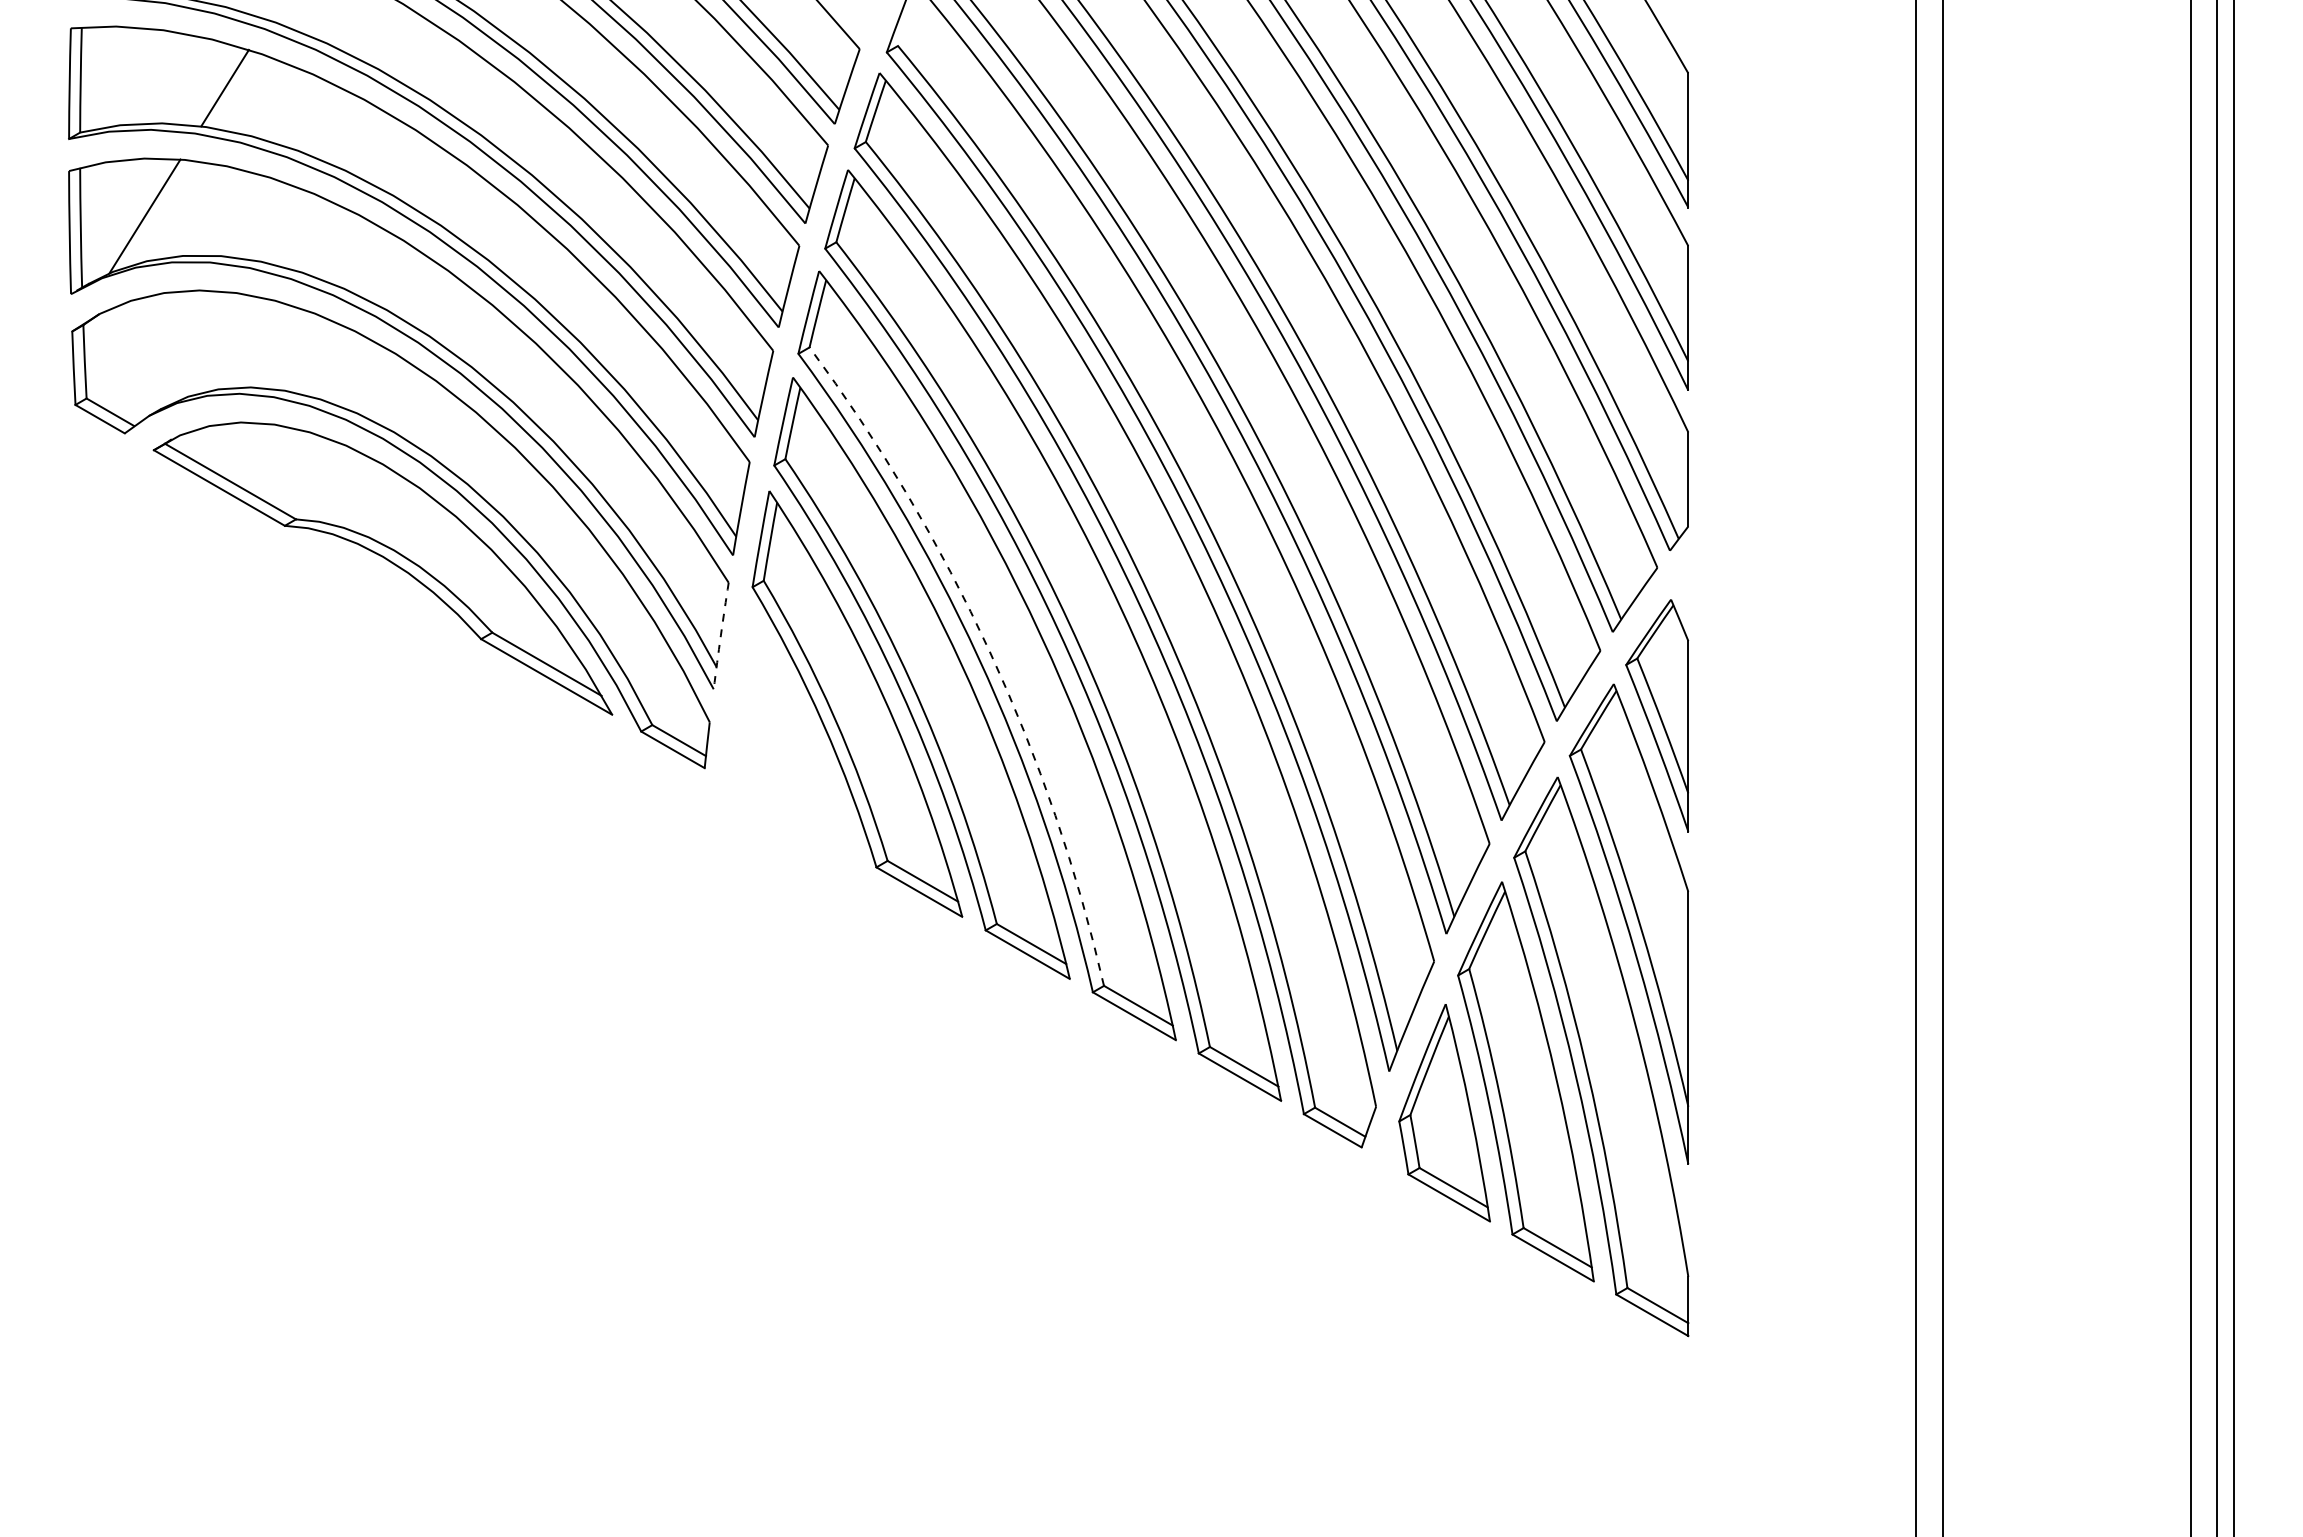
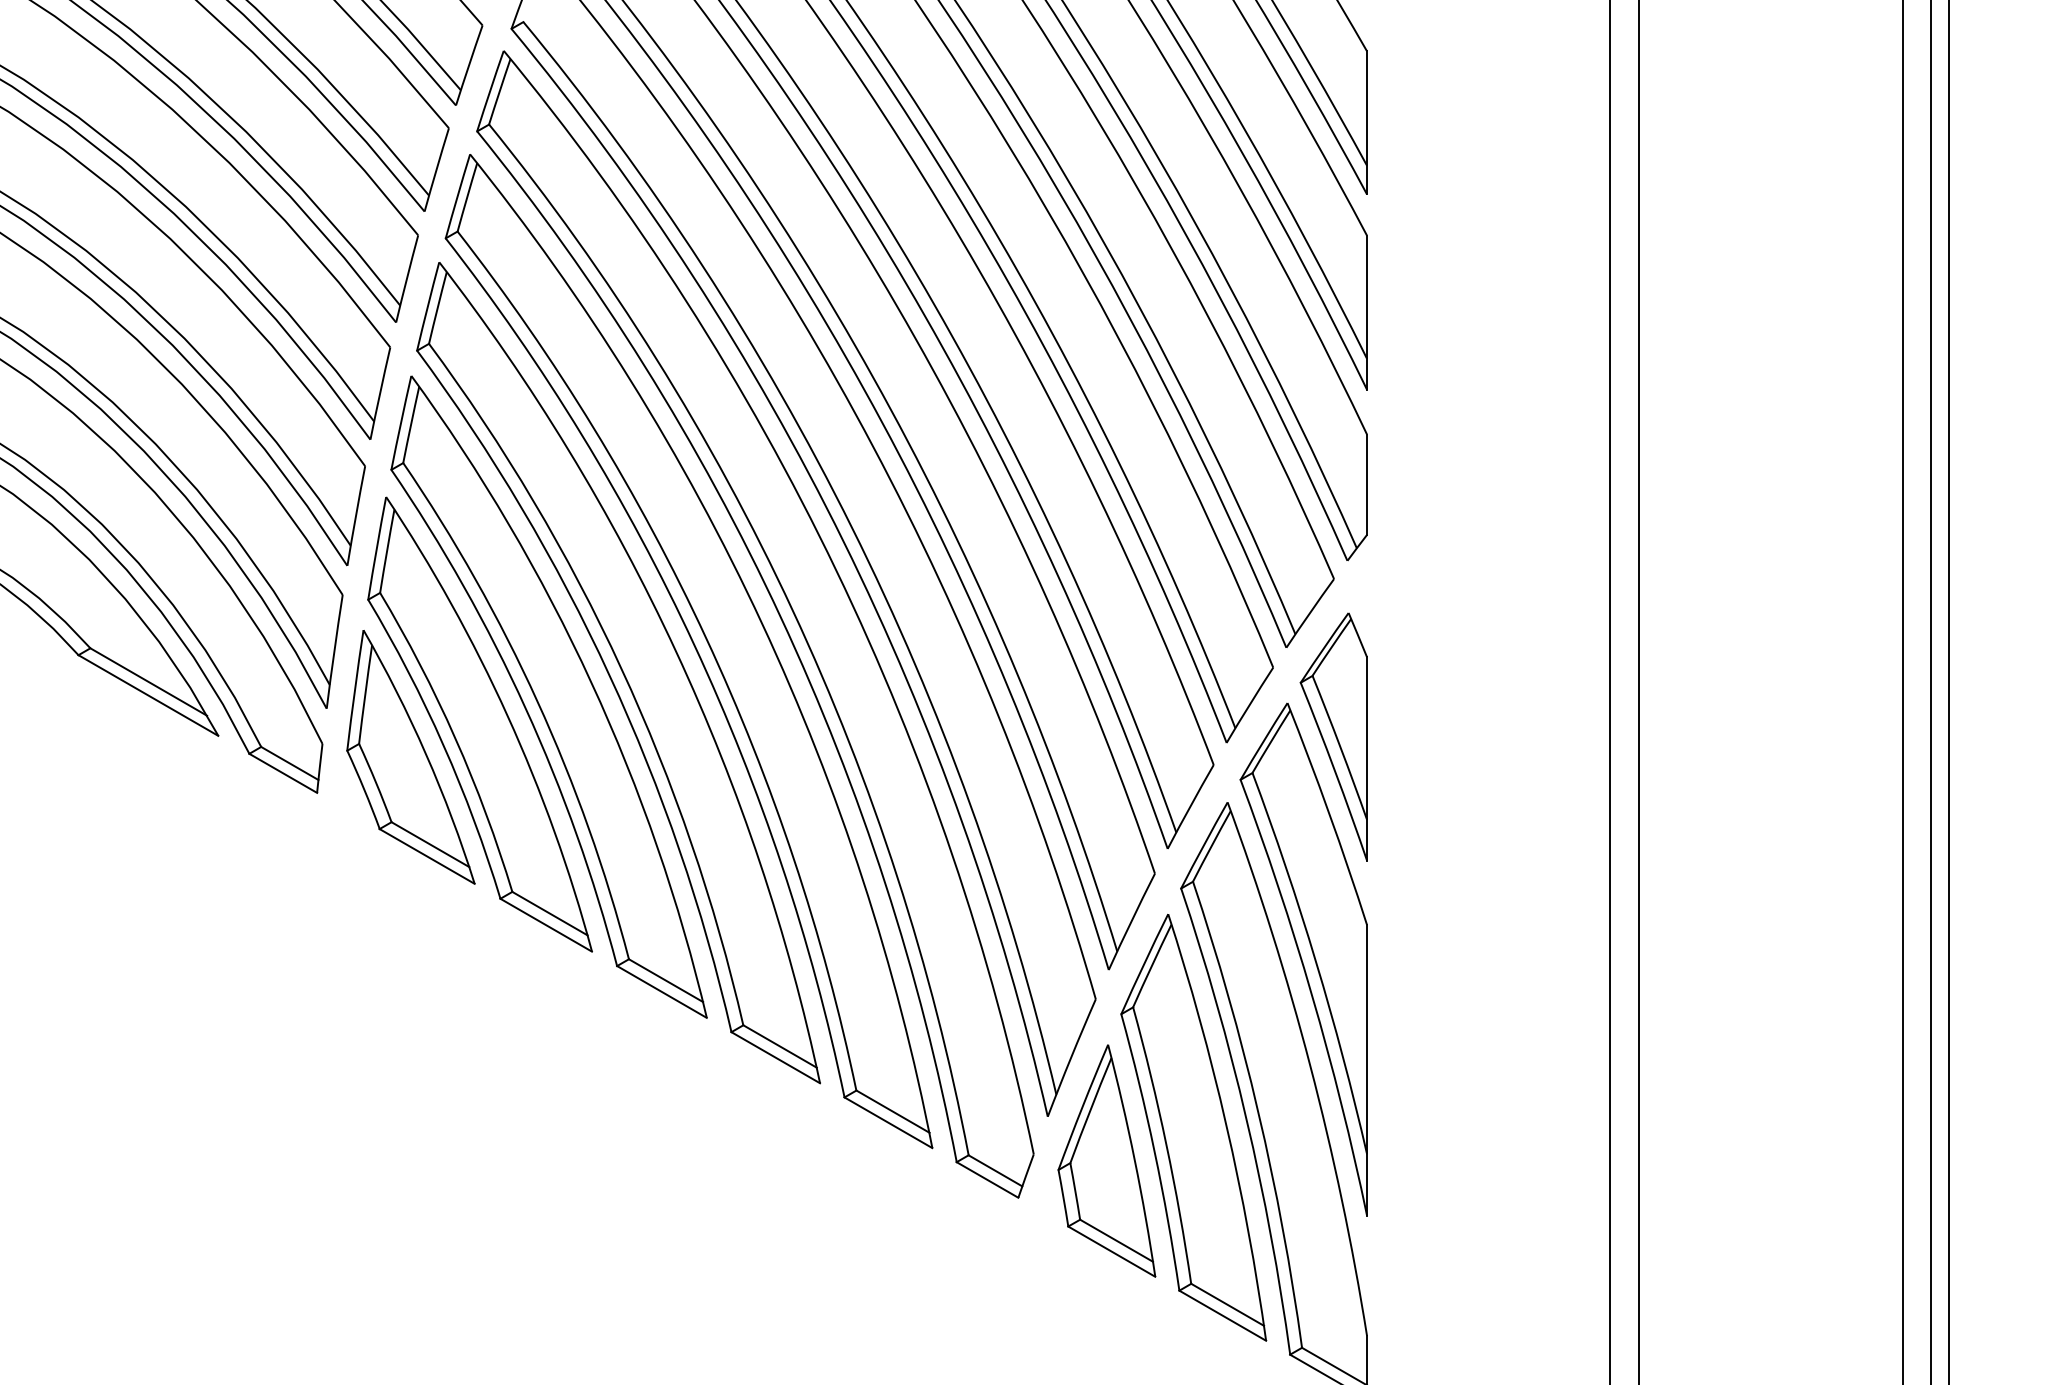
arc: (720, 635) -> (333, 651), dashed -> solid
arc: (989, 651) -> (621, 668), dashed -> solid
part: (792, 734) -> (410, 756), added

